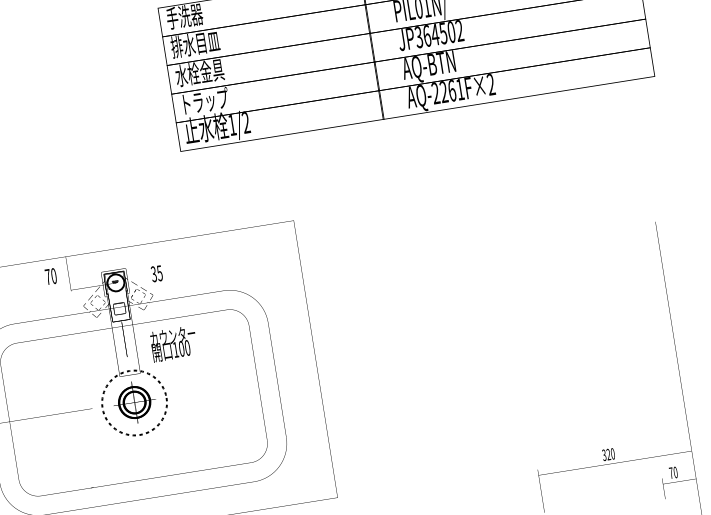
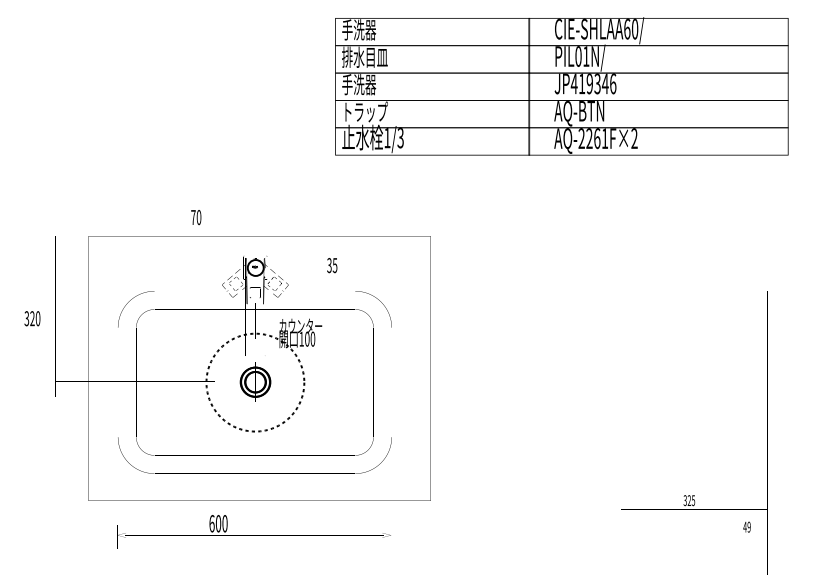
text: (439, 33) -> (593, 83), JP364502 -> JP419346
text: (199, 72) -> (364, 84), 水栓金具 -> 手洗器
text: (246, 123) -> (400, 138), 1/2 -> 1/3
text: (157, 273) -> (332, 265), moved
text: (51, 276) -> (196, 217), moved
circle: (133, 403) -> (254, 382), size x1.6
text: (612, 453) -> (693, 500), 320 -> 325
text: (672, 472) -> (746, 526), 70 -> 49

